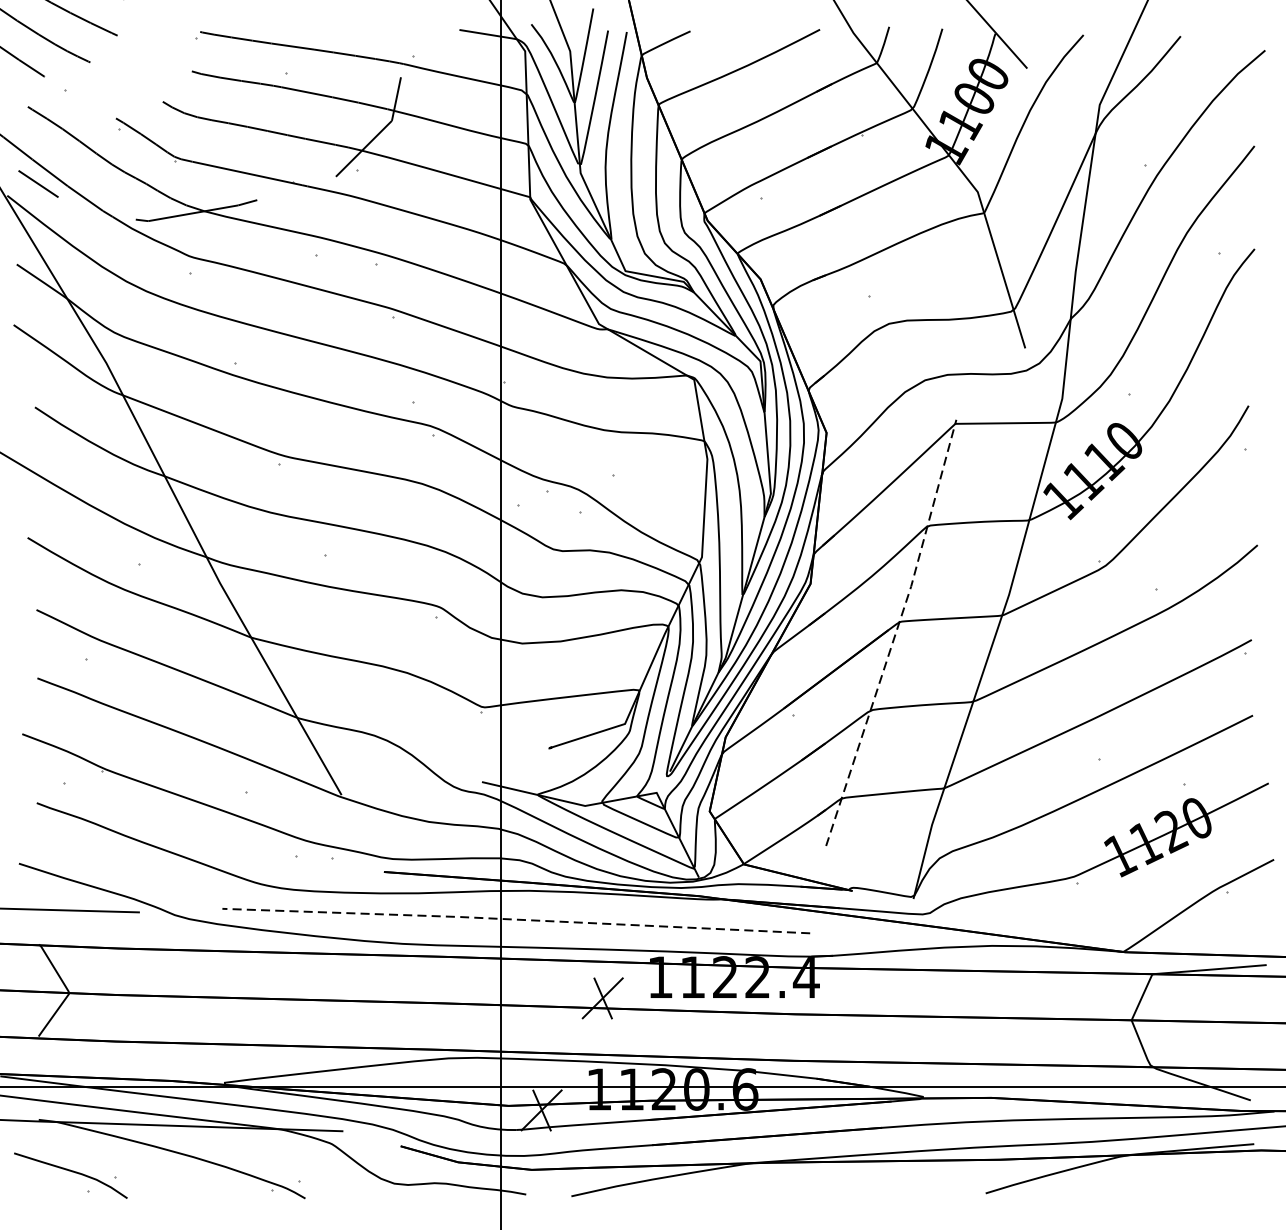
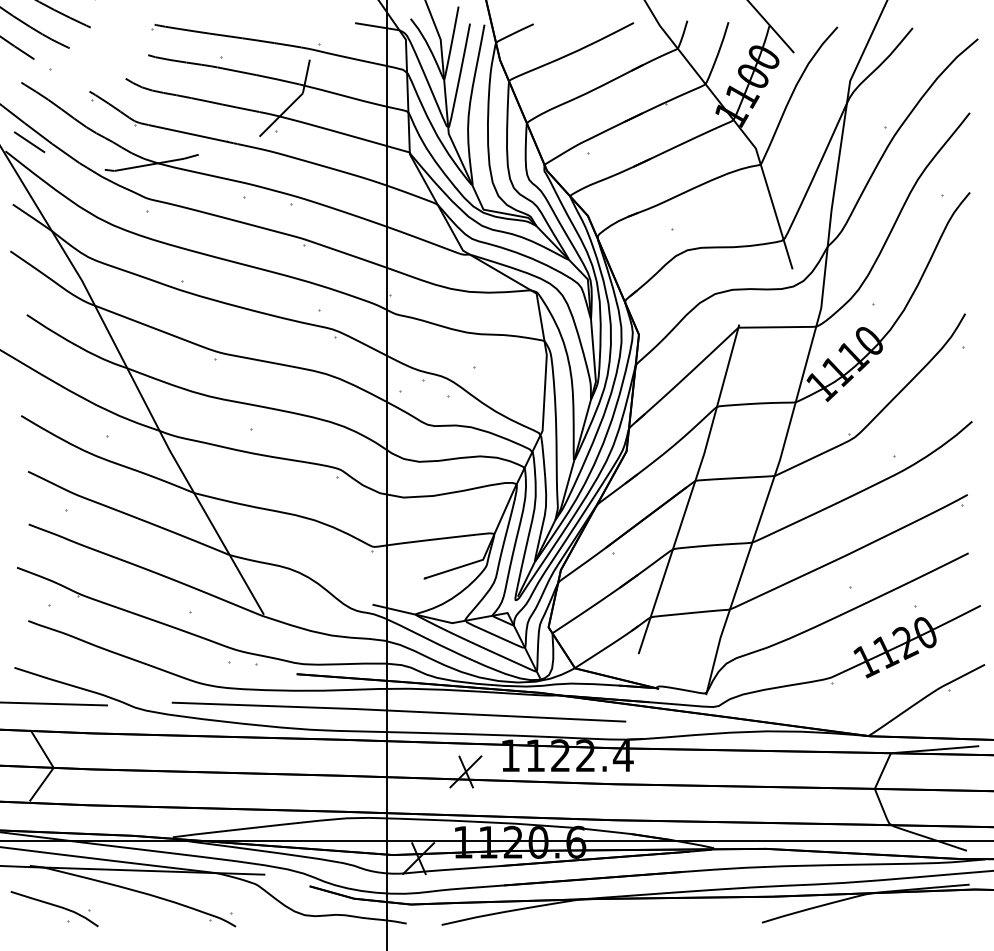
line: (895, 633) -> (692, 489), dashed -> solid
line: (514, 920) -> (397, 711), dashed -> solid

